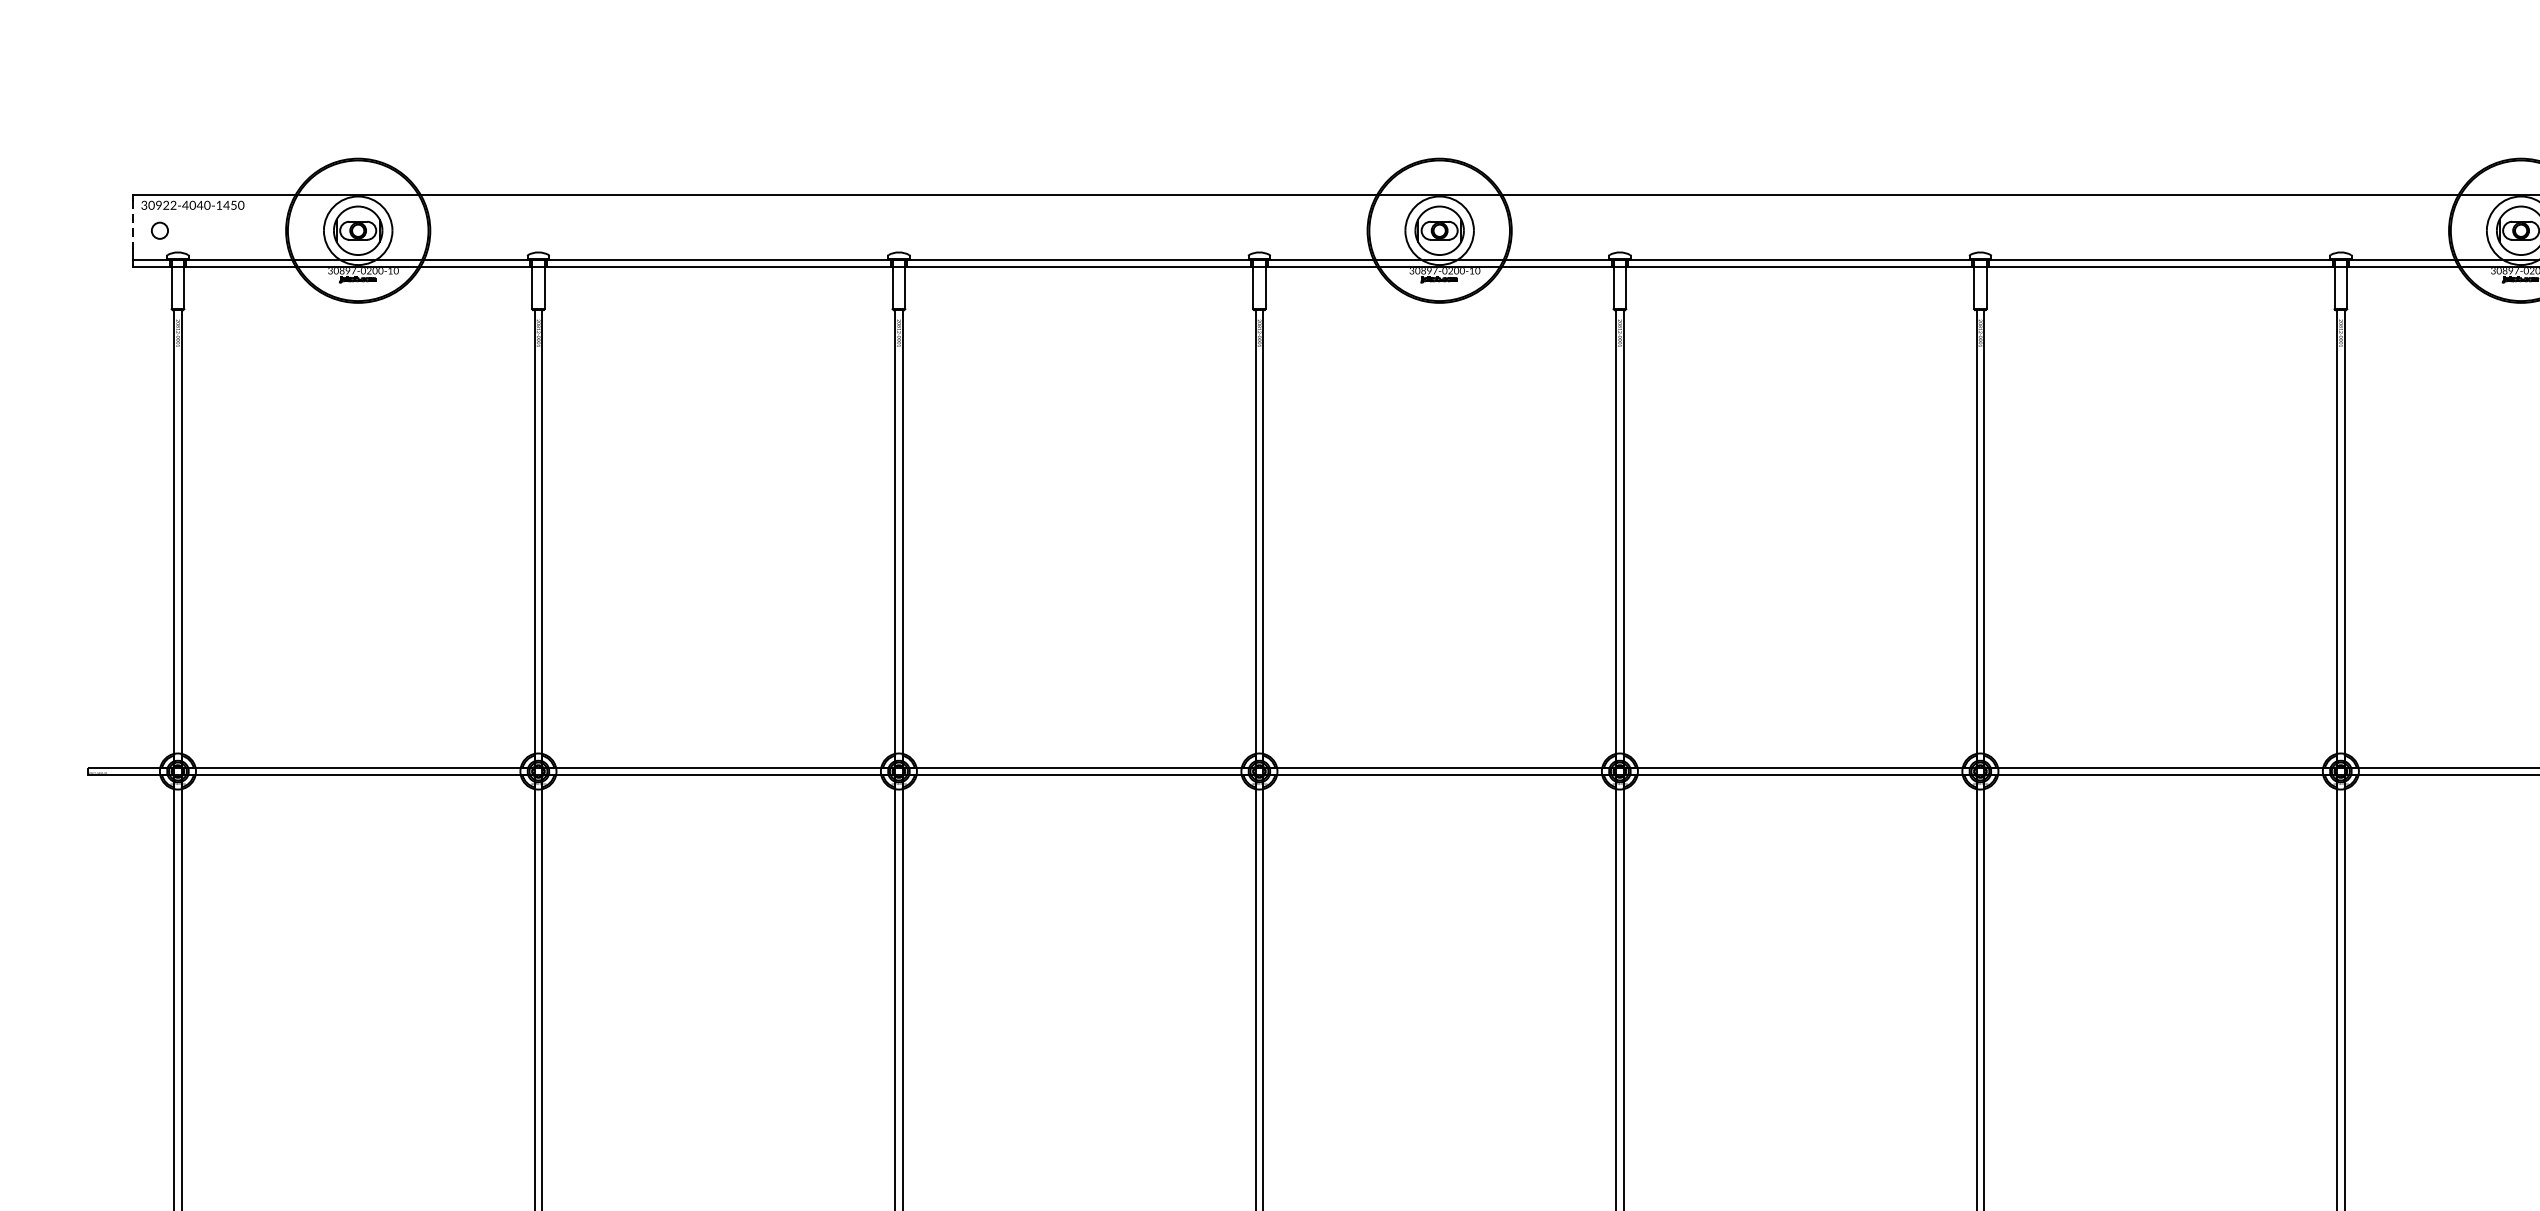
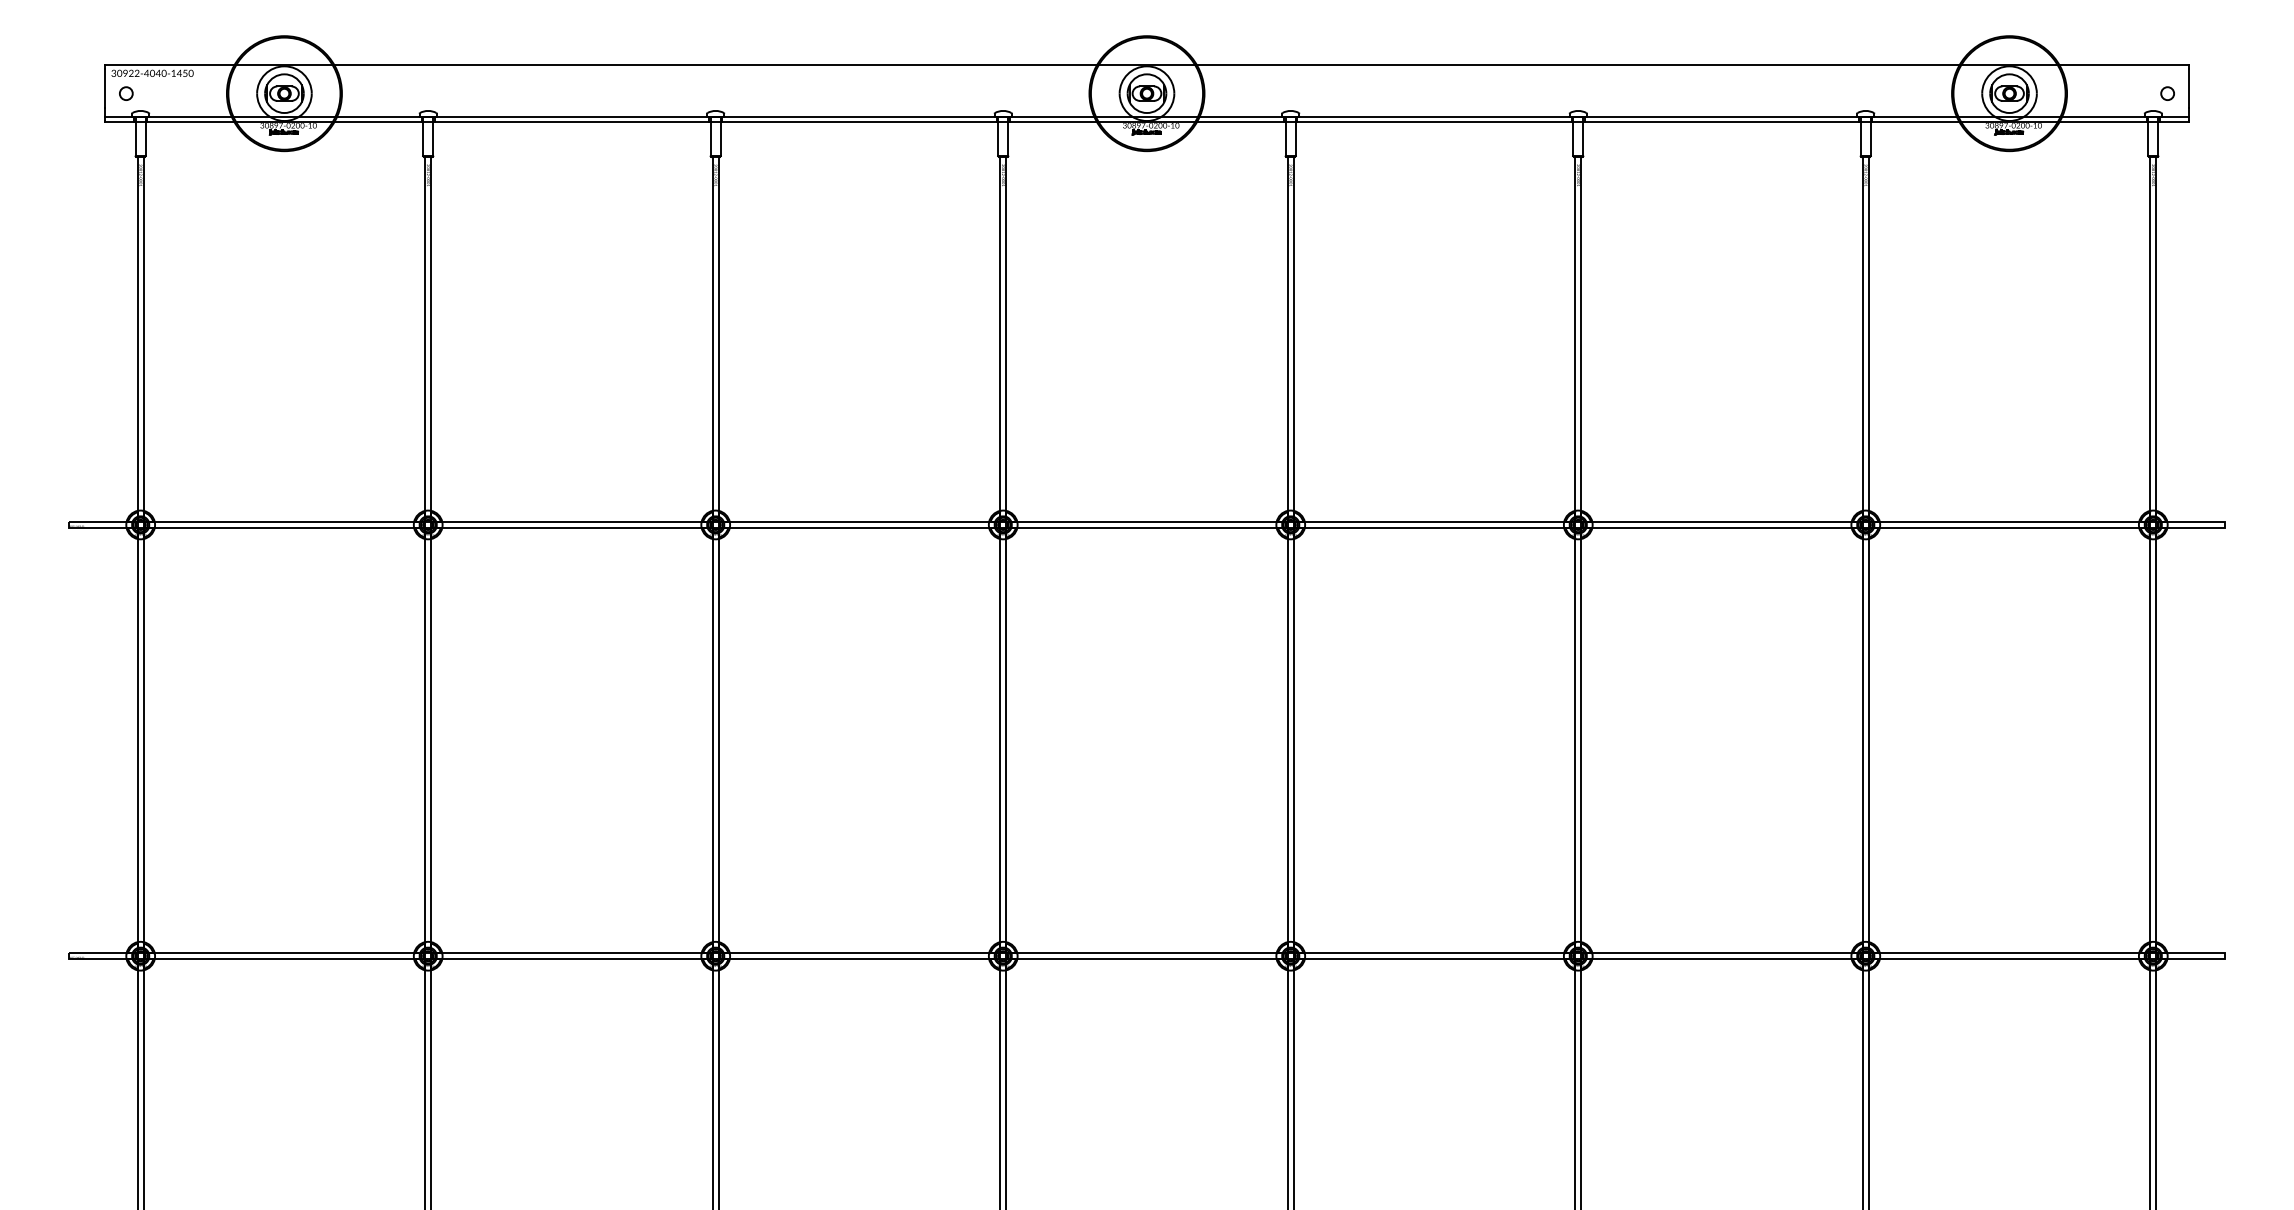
line: (132, 225) -> (104, 89), dashed -> solid

